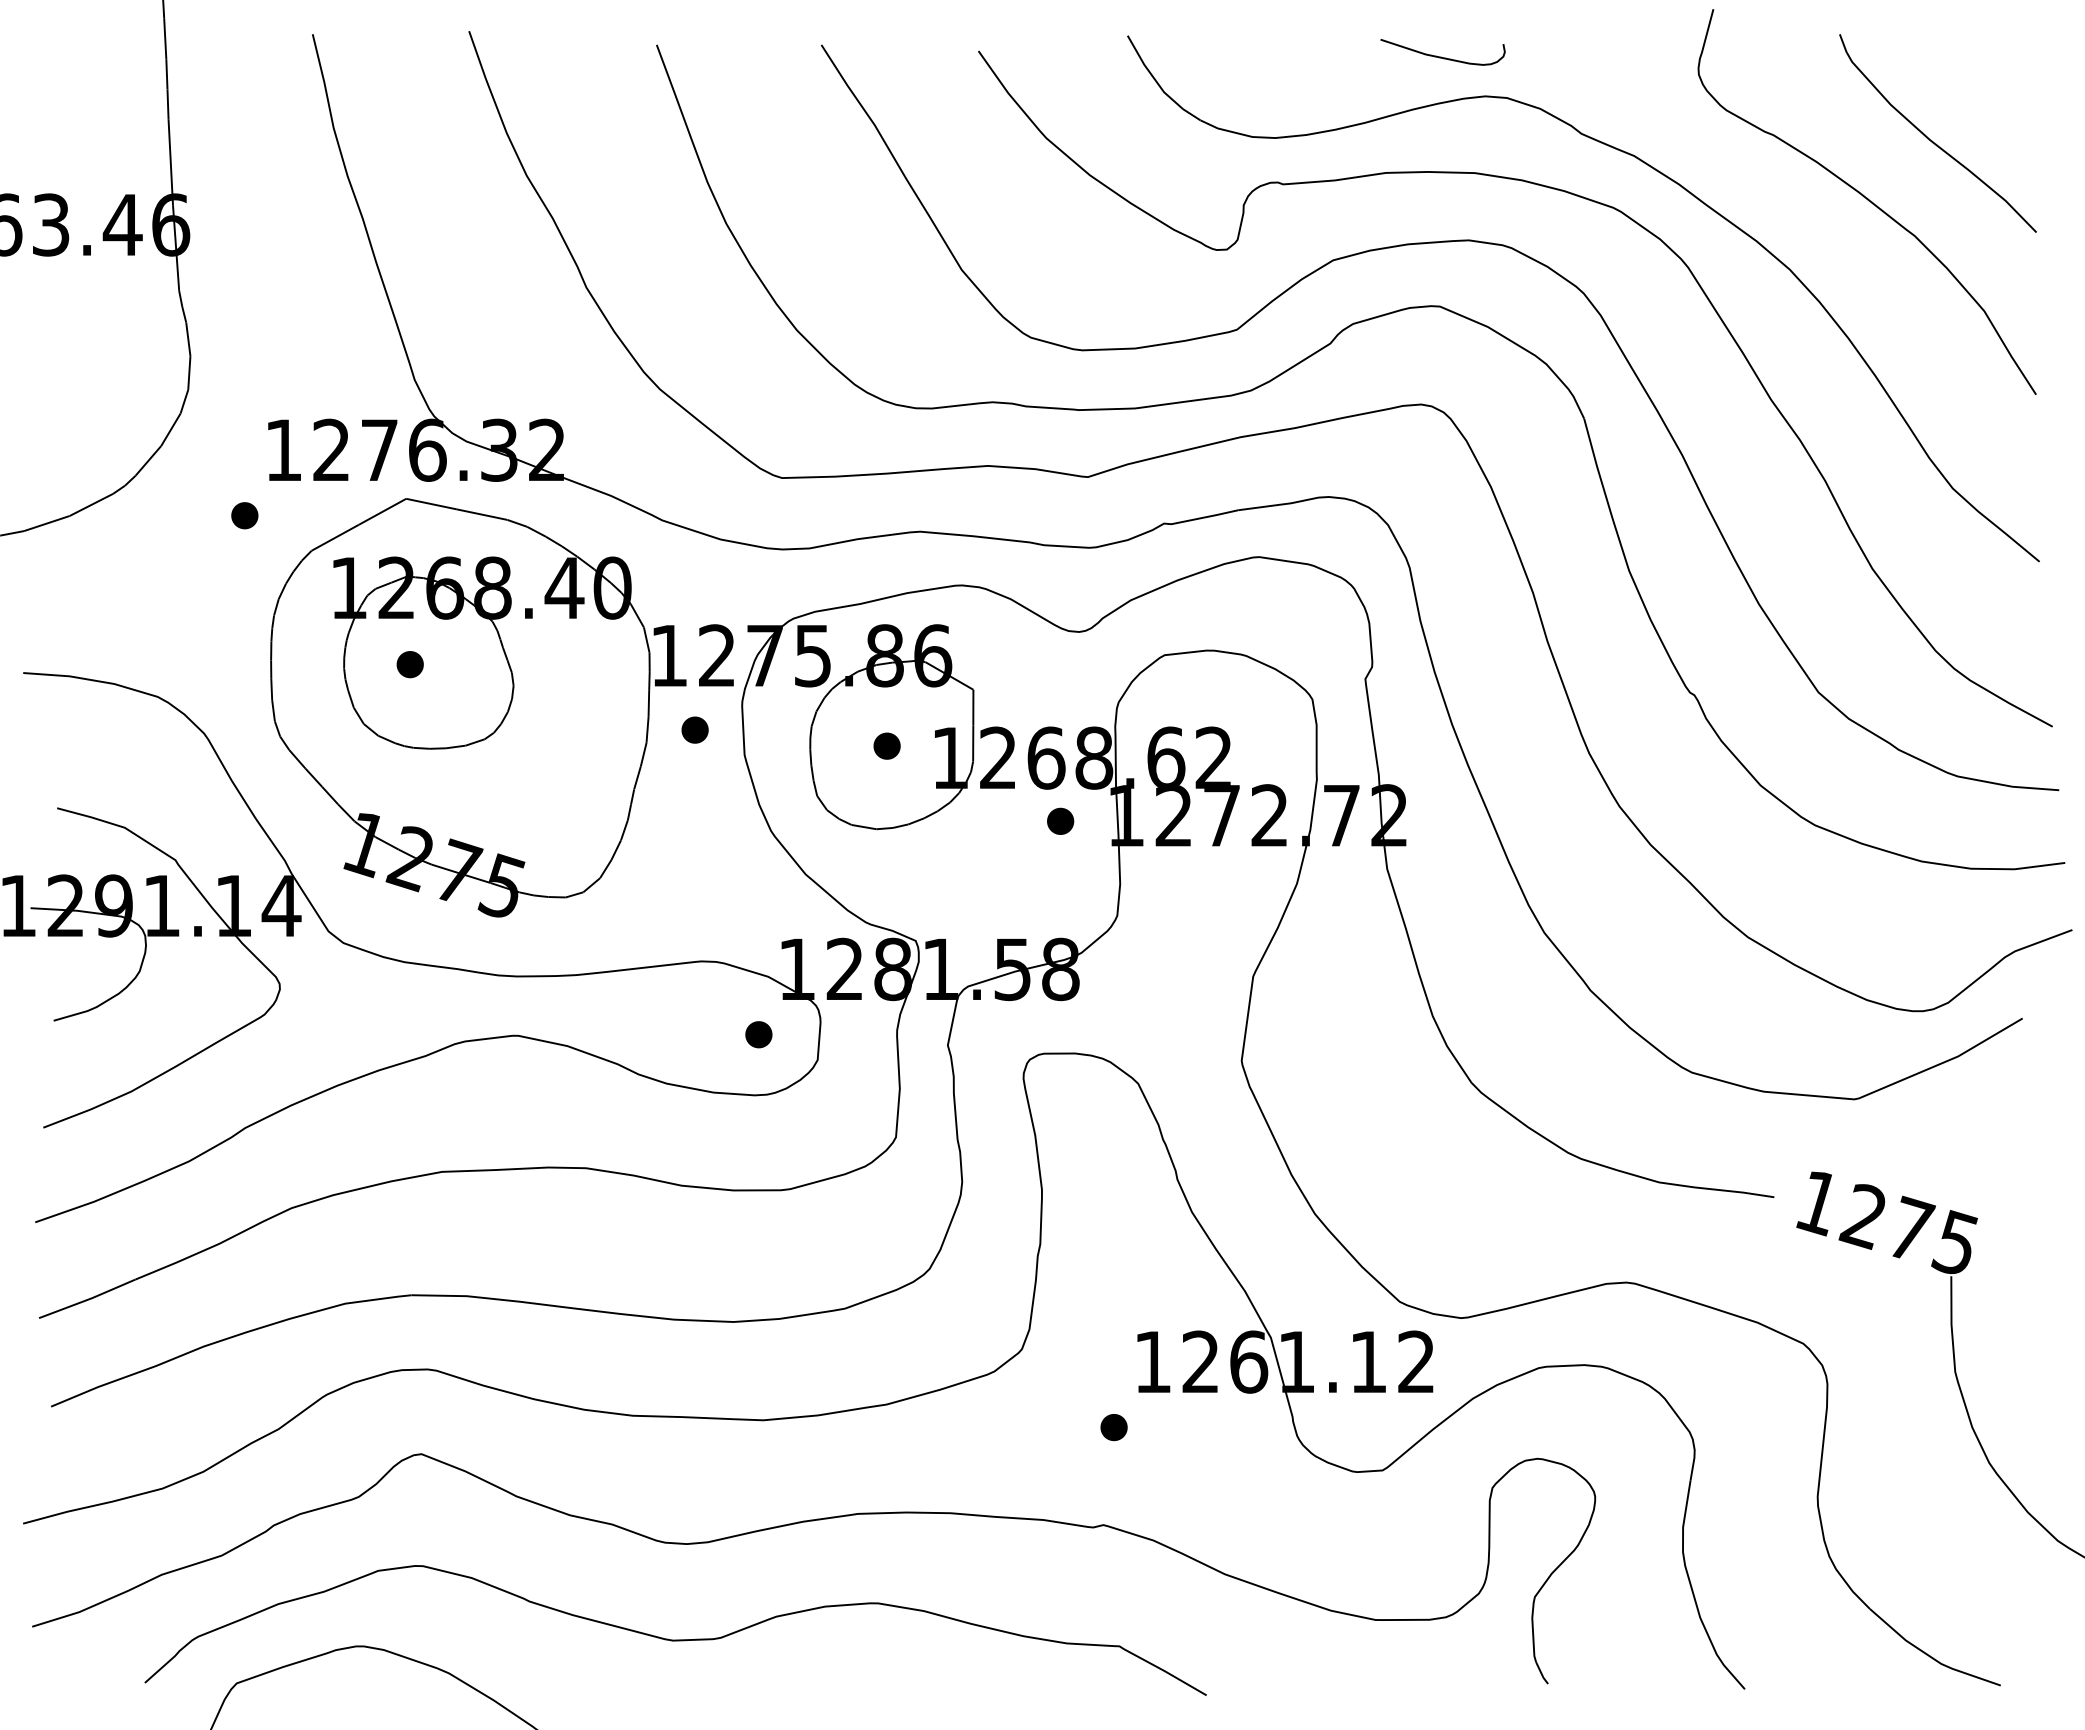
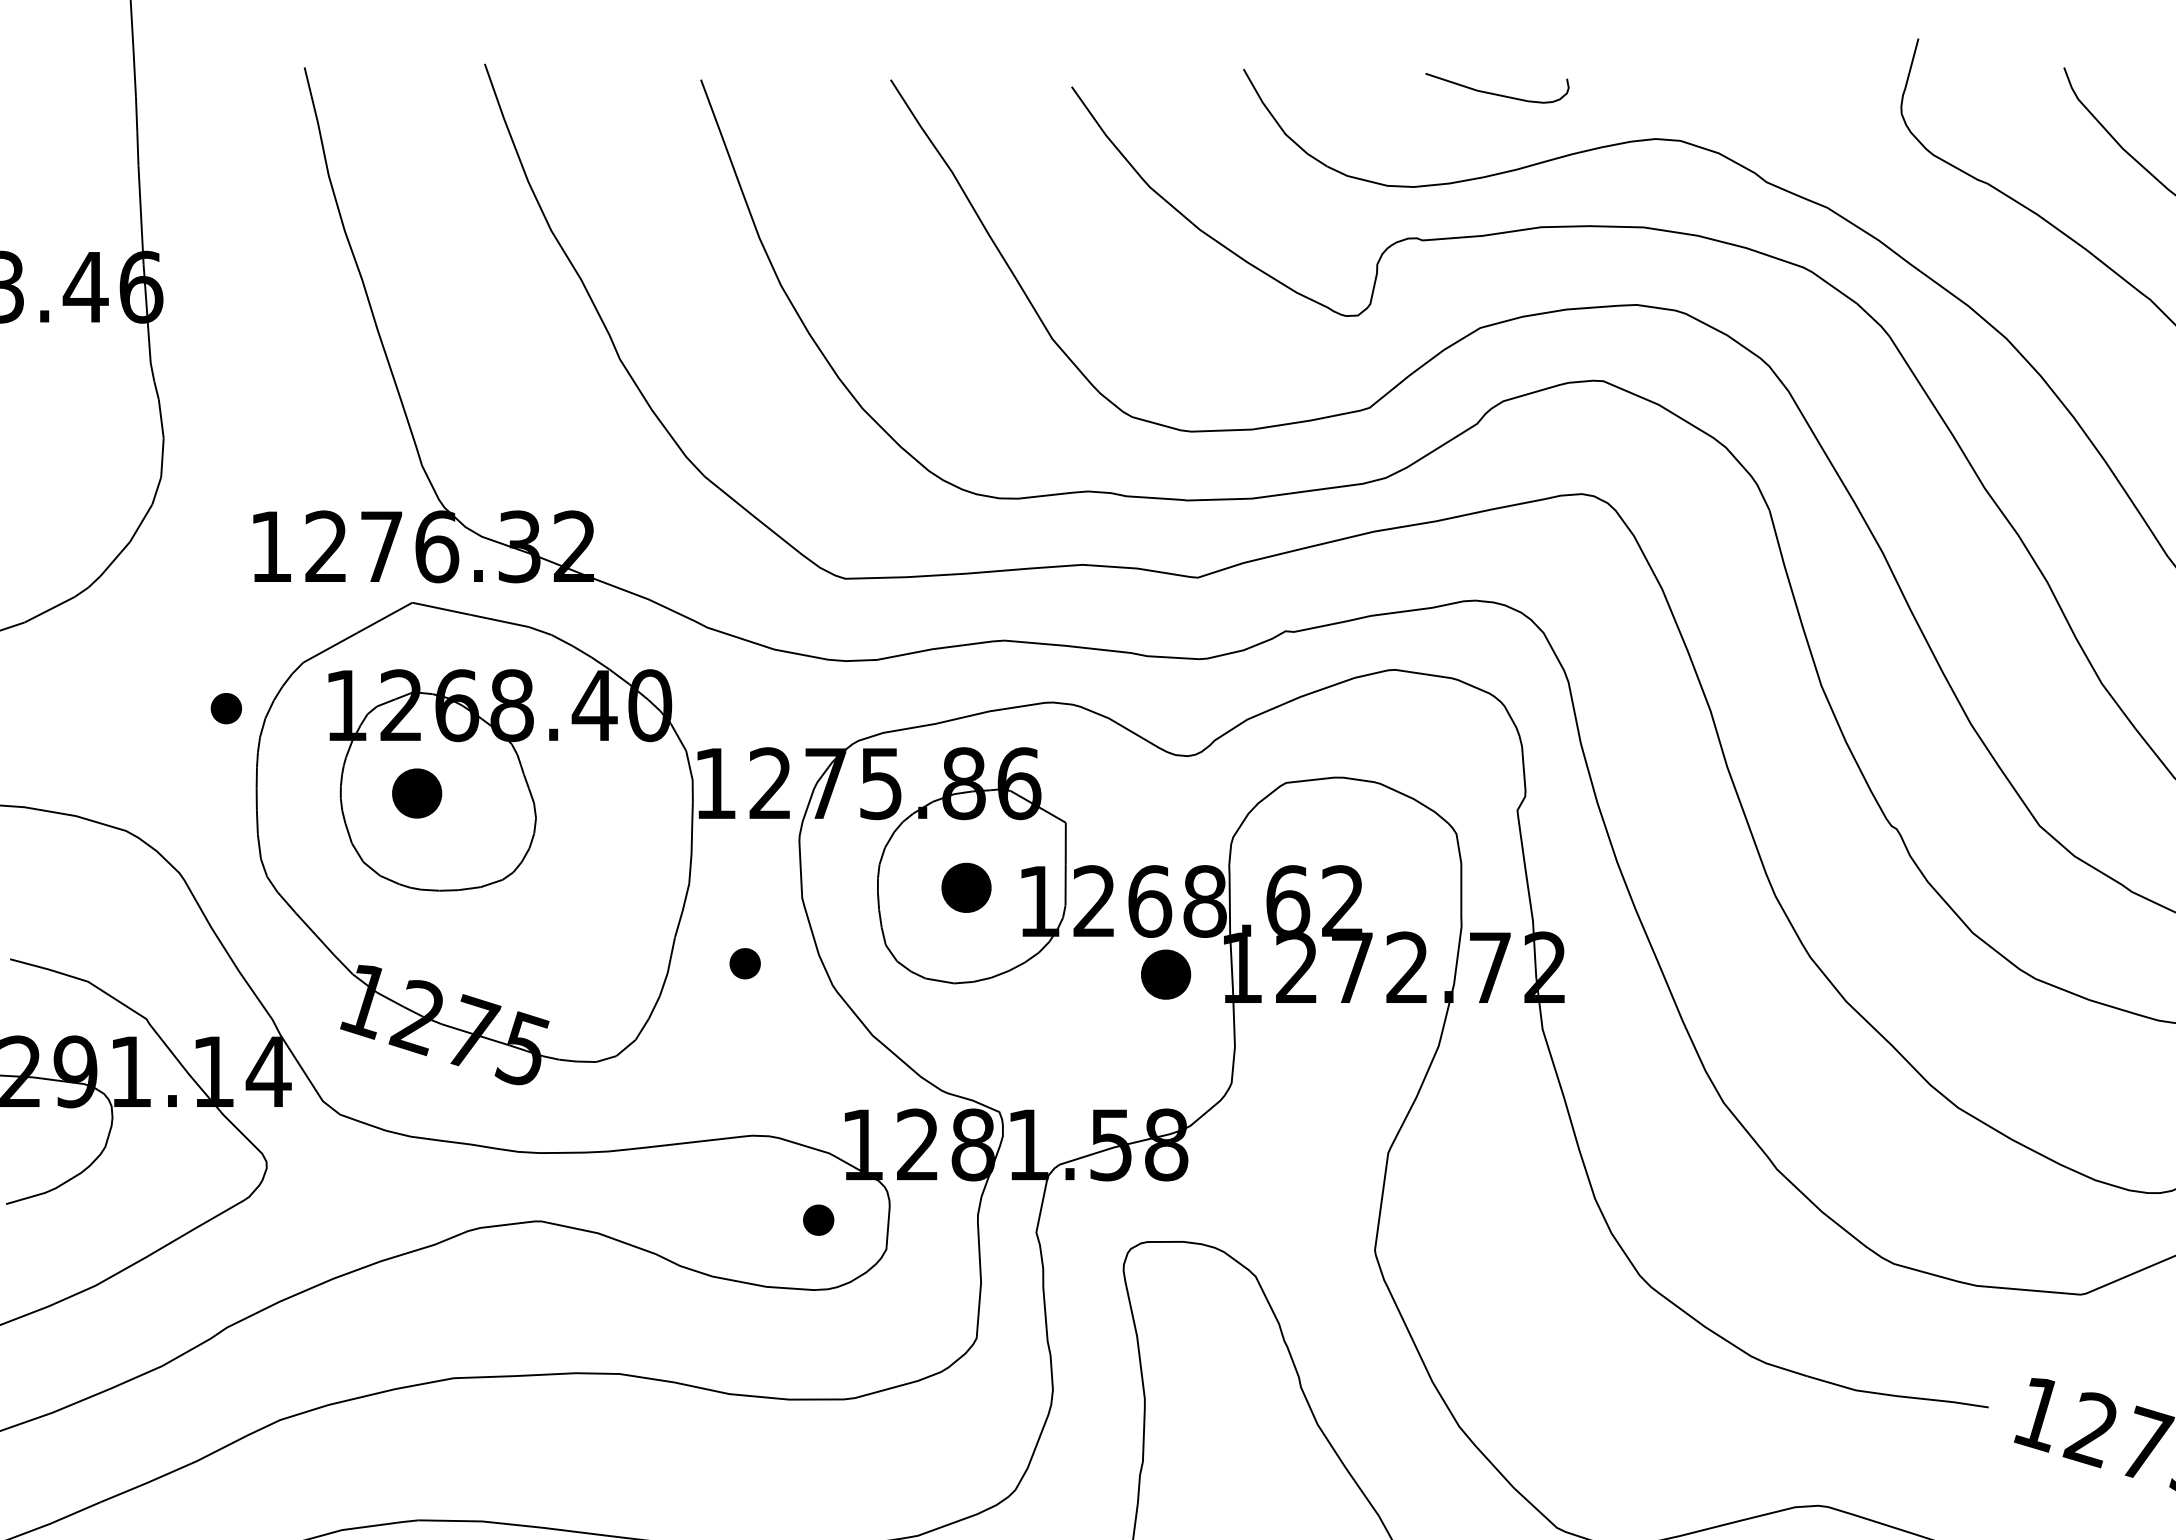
curve: (1441, 56) -> (1495, 93), moved
part: (244, 515) -> (225, 708), moved
part: (409, 664) -> (416, 793), size x1.6
part: (694, 729) -> (744, 962), moved
part: (886, 745) -> (965, 886), size x1.6
part: (1060, 820) -> (1166, 973), size x1.6

